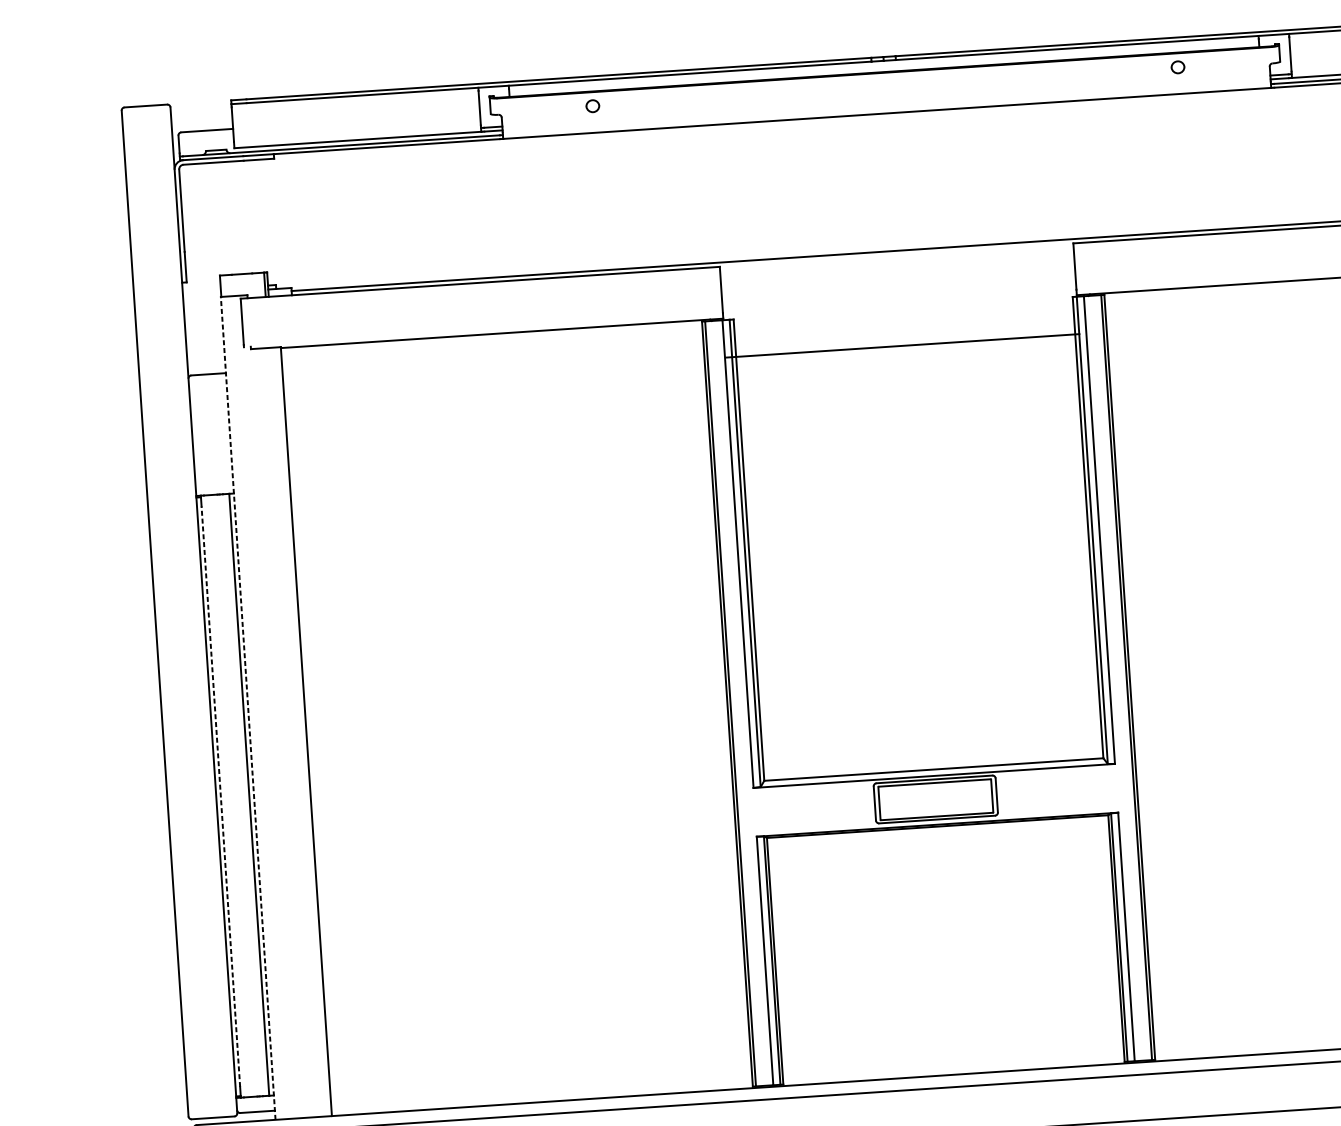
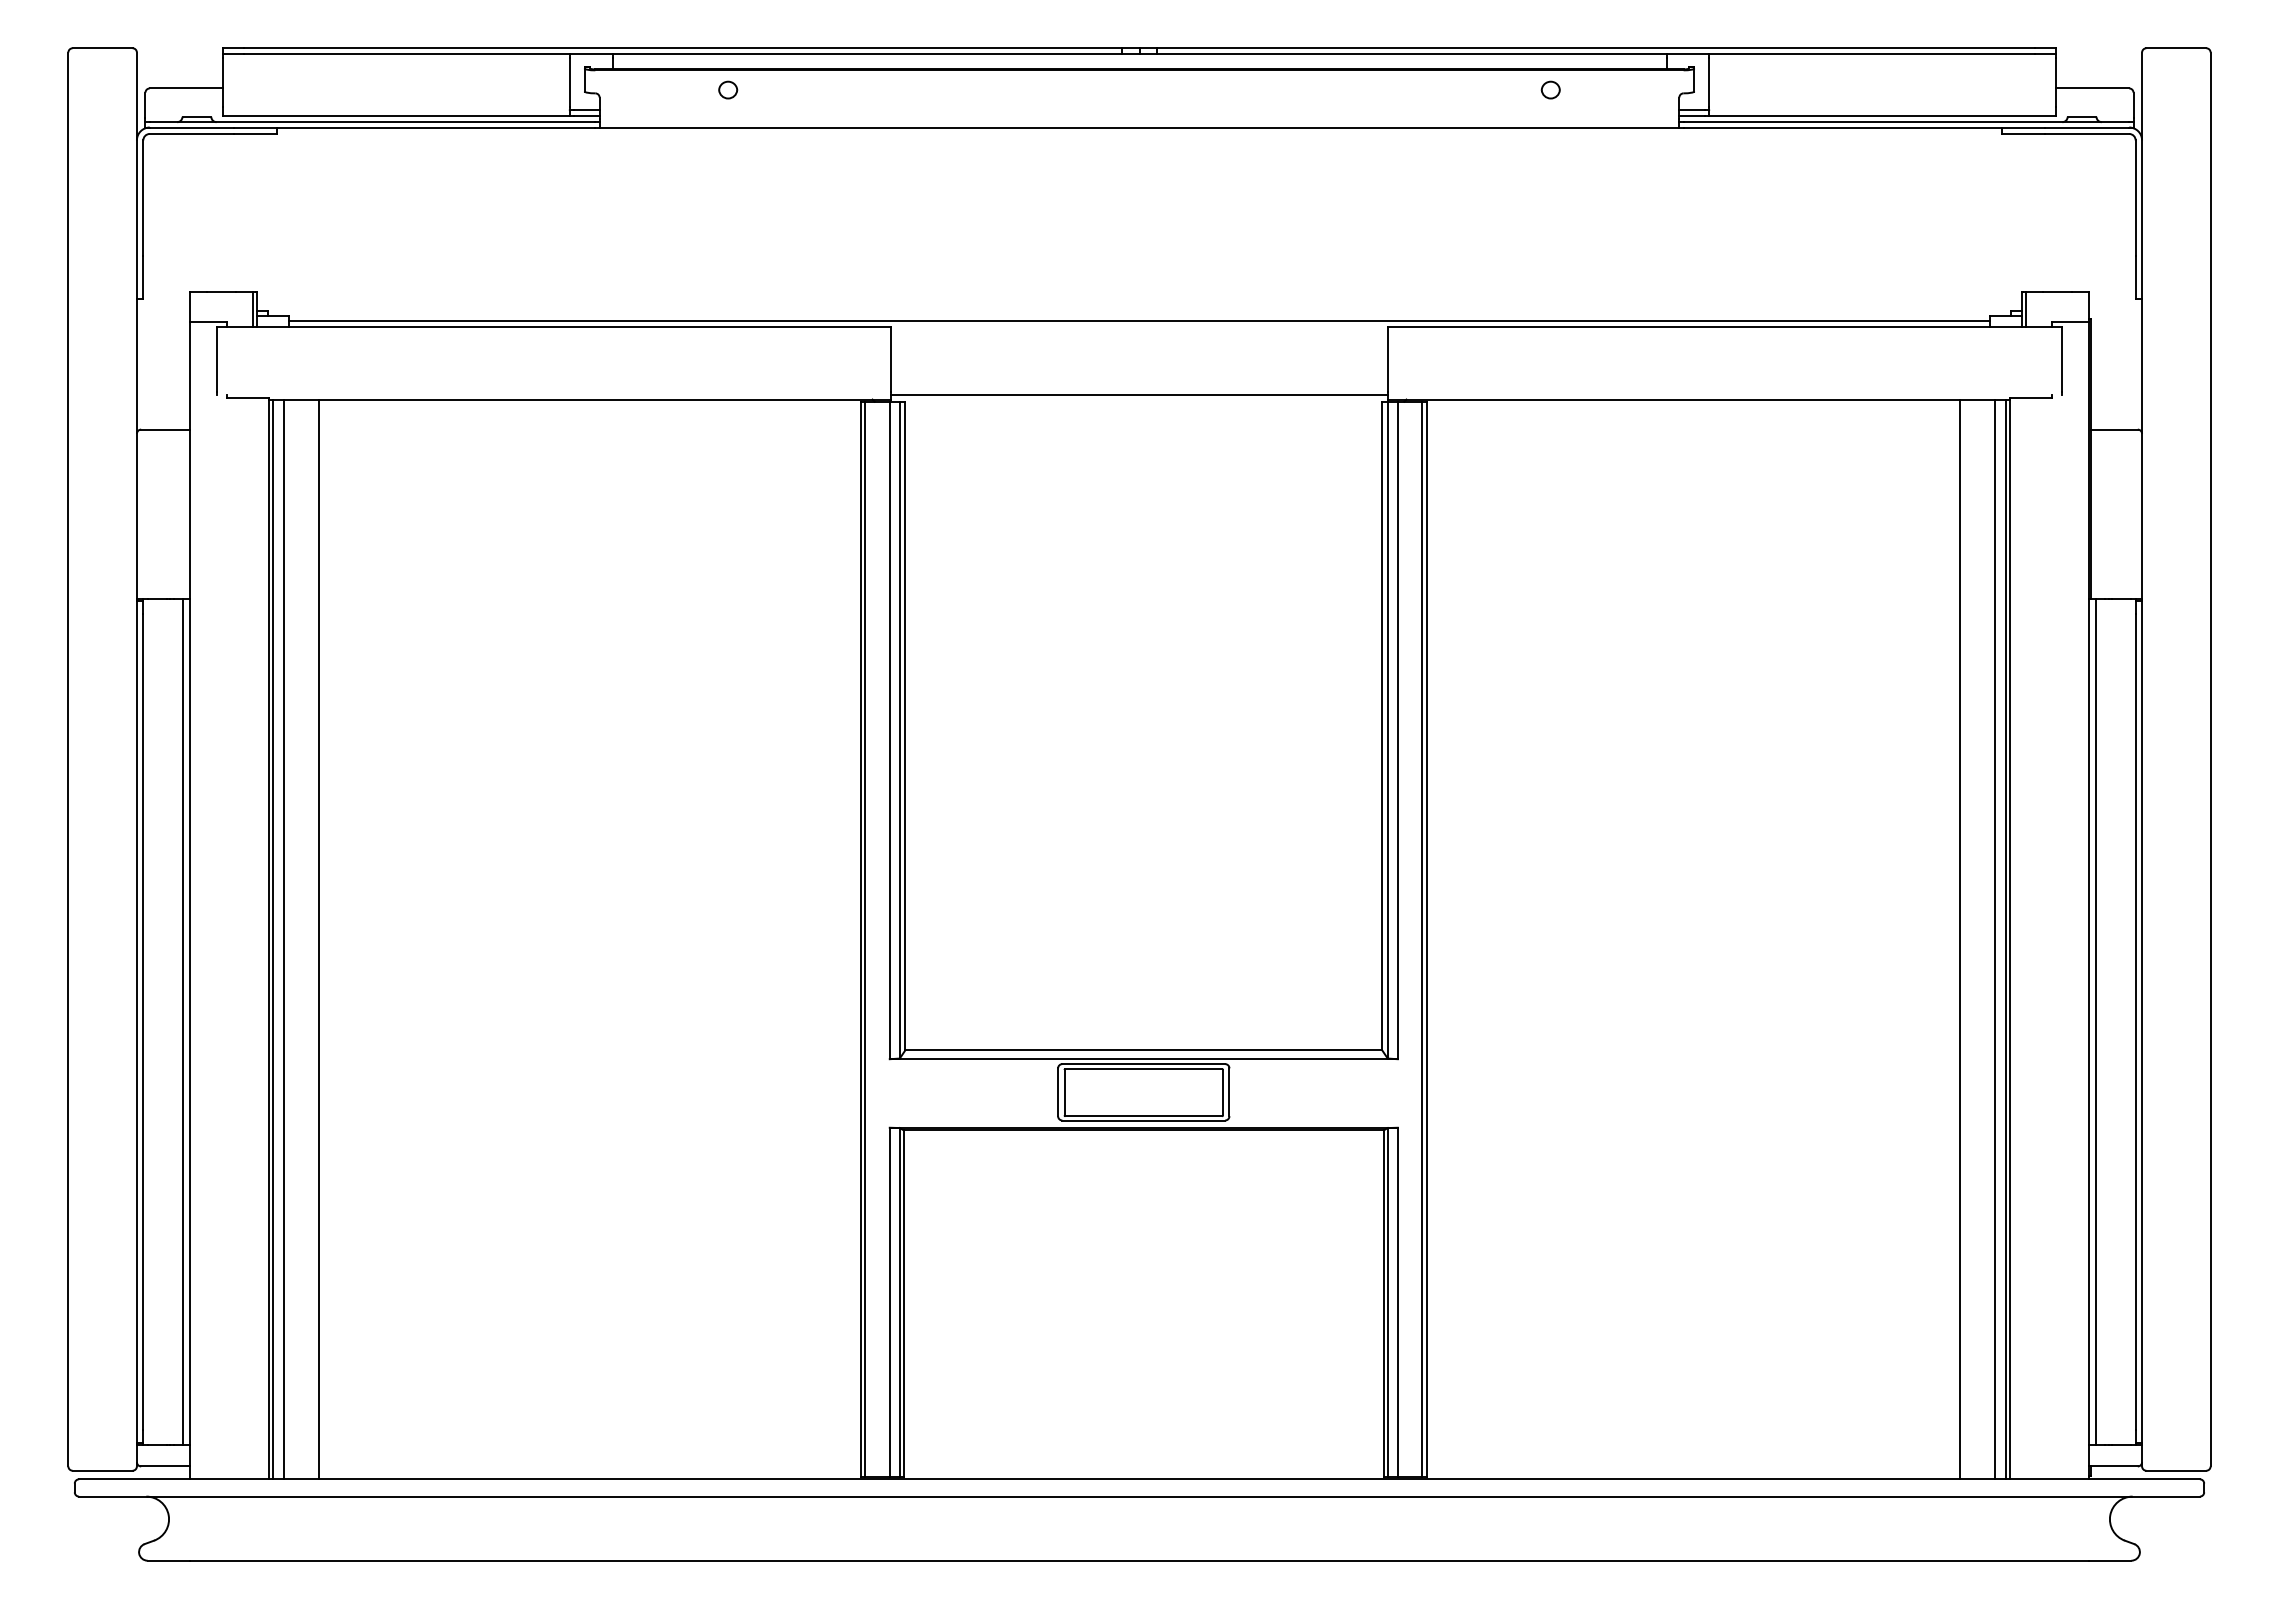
line: (902, 345) -> (1139, 395), moved
line: (247, 708) -> (189, 900), dashed -> solid
line: (342, 729) -> (319, 939), added
line: (308, 731) -> (272, 939), added
line: (316, 731) -> (283, 939), added
line: (220, 796) -> (143, 1021), dashed -> solid

